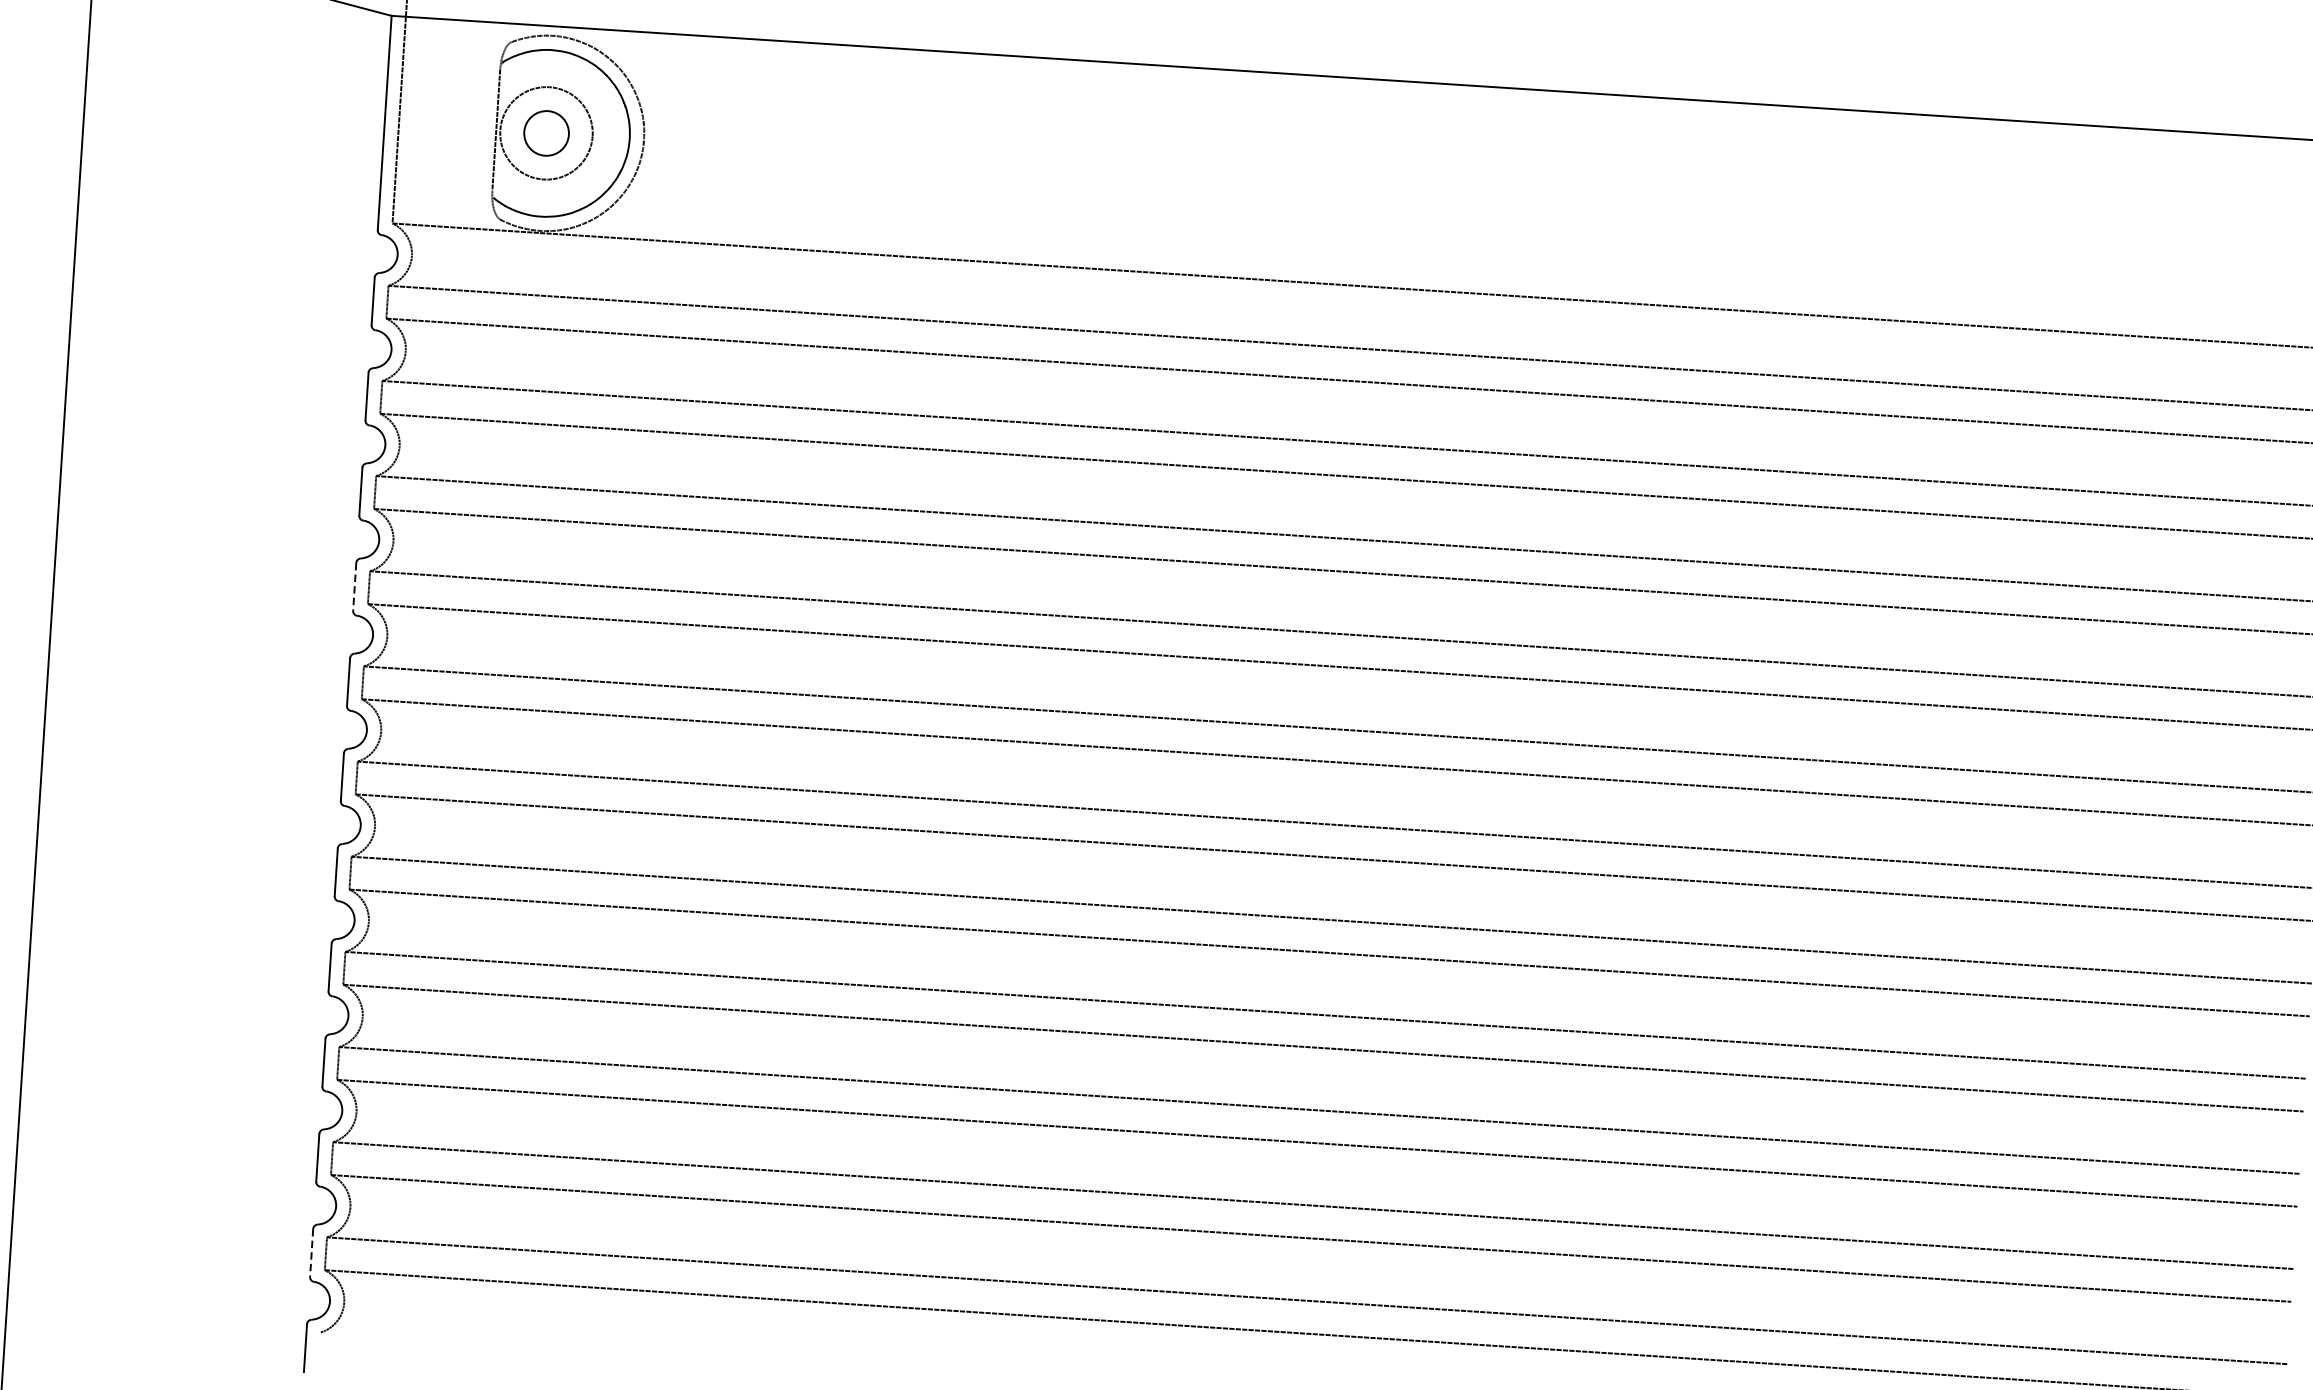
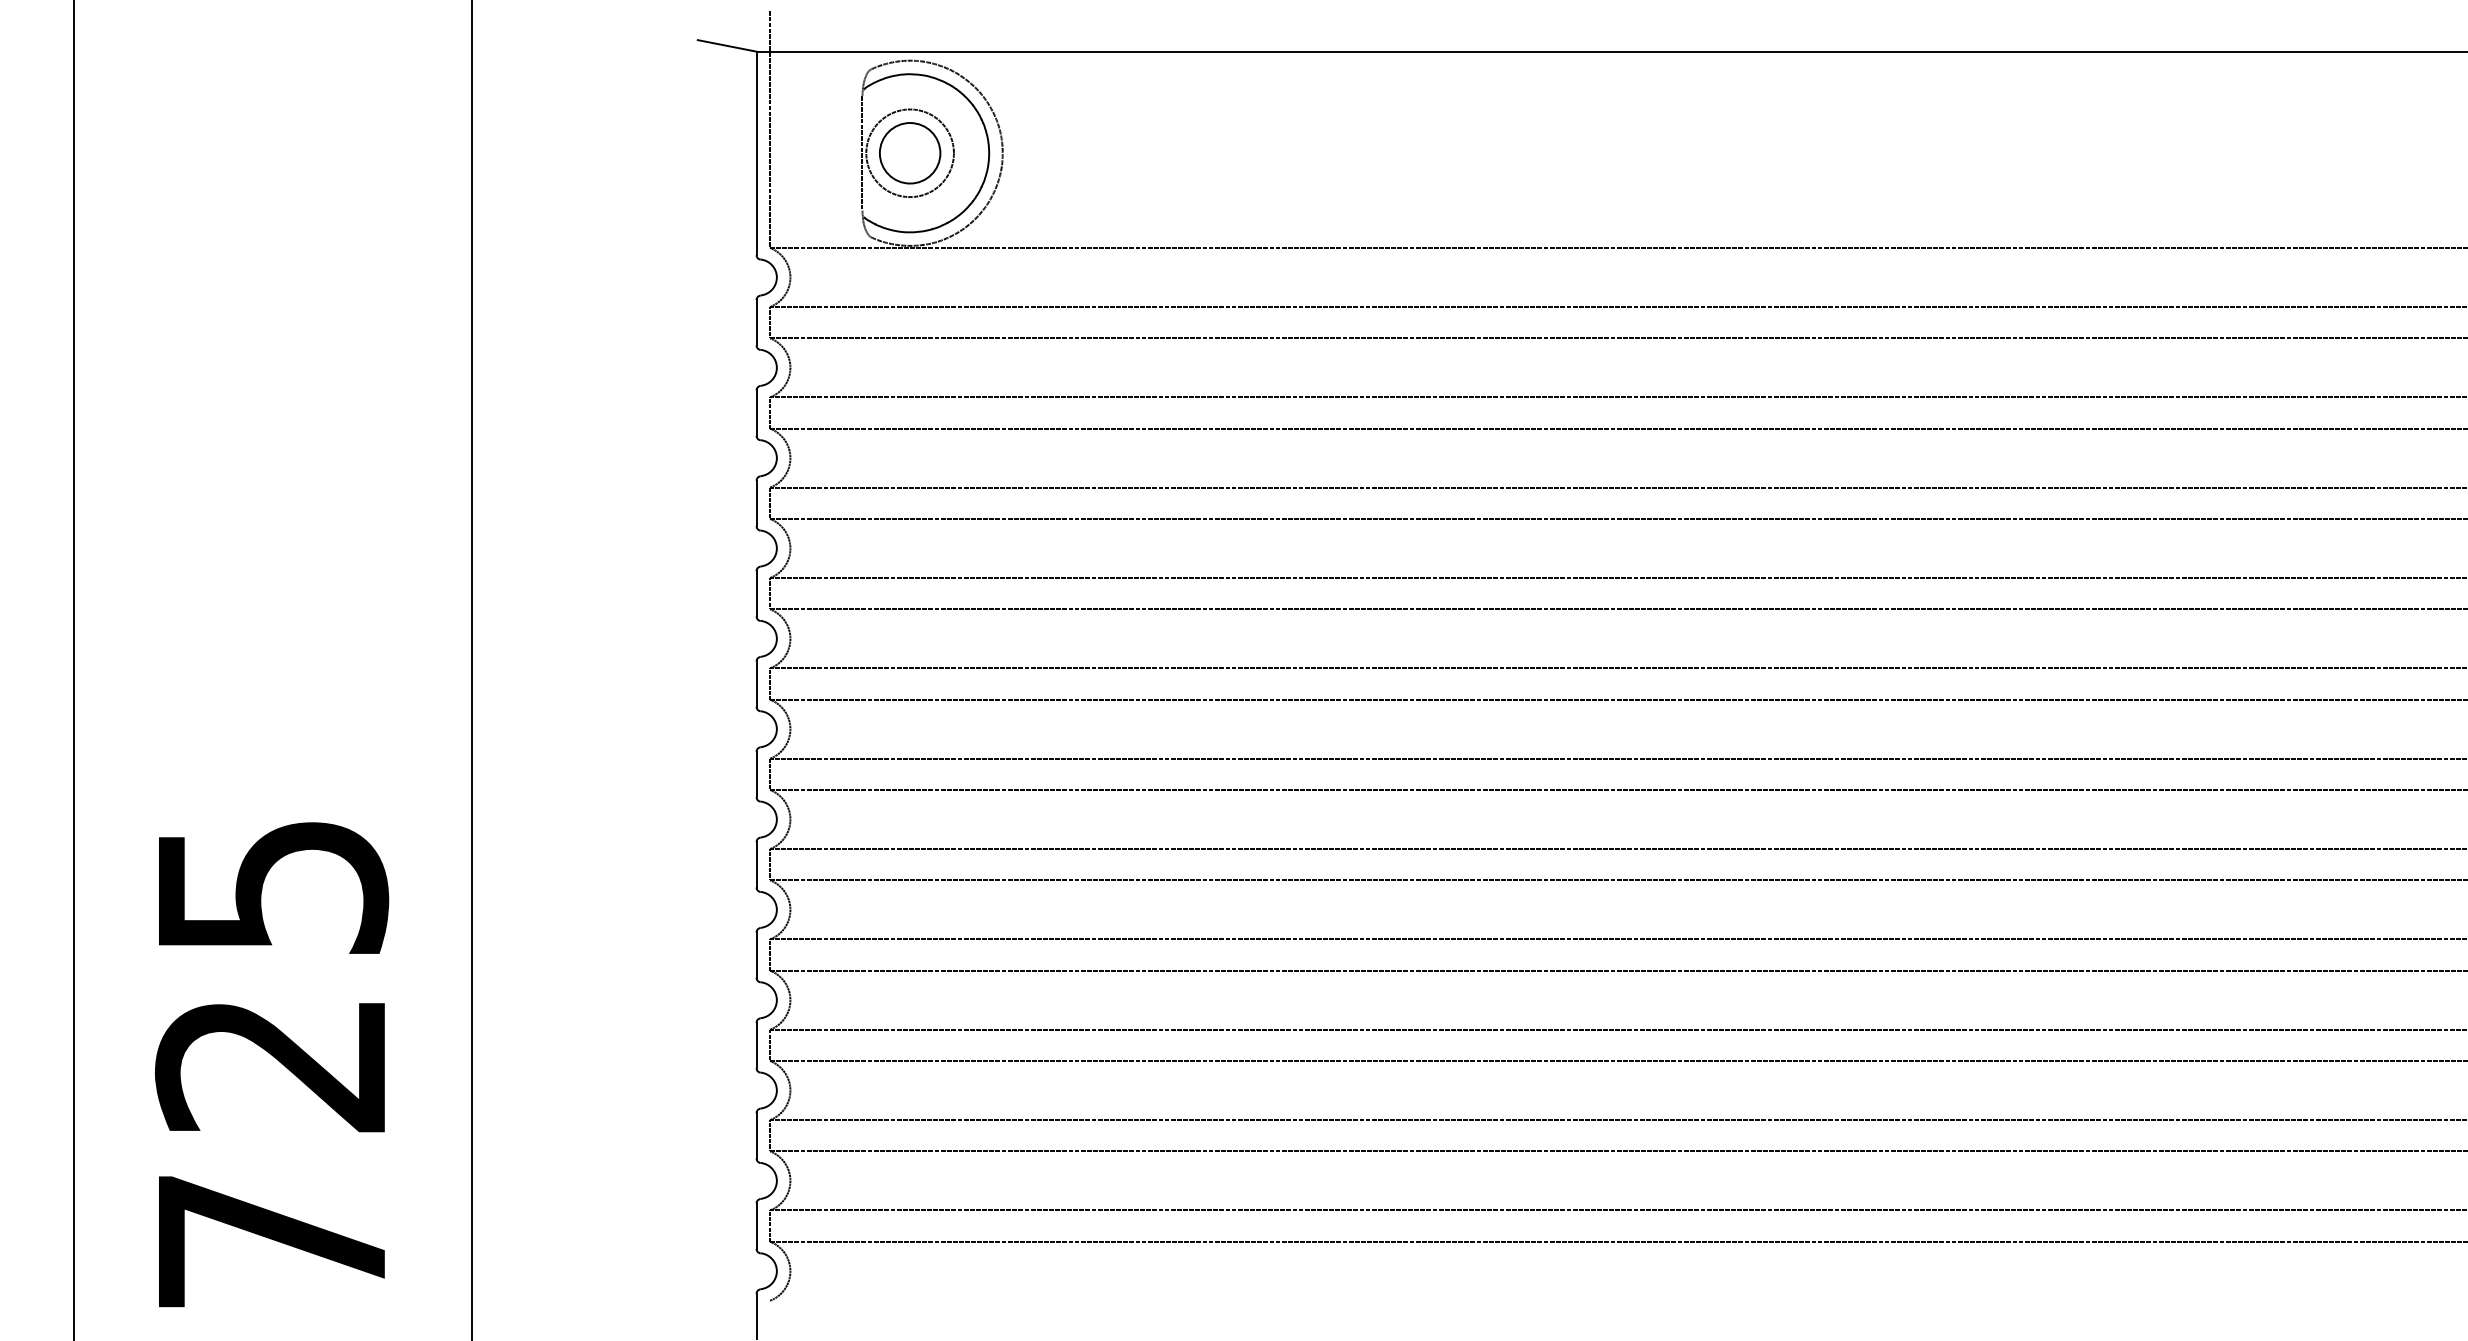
circle: (546, 133) -> (910, 153), size x1.43
line: (354, 586) -> (756, 593), dashed -> solid
line: (311, 1253) -> (756, 1226), dashed -> solid

